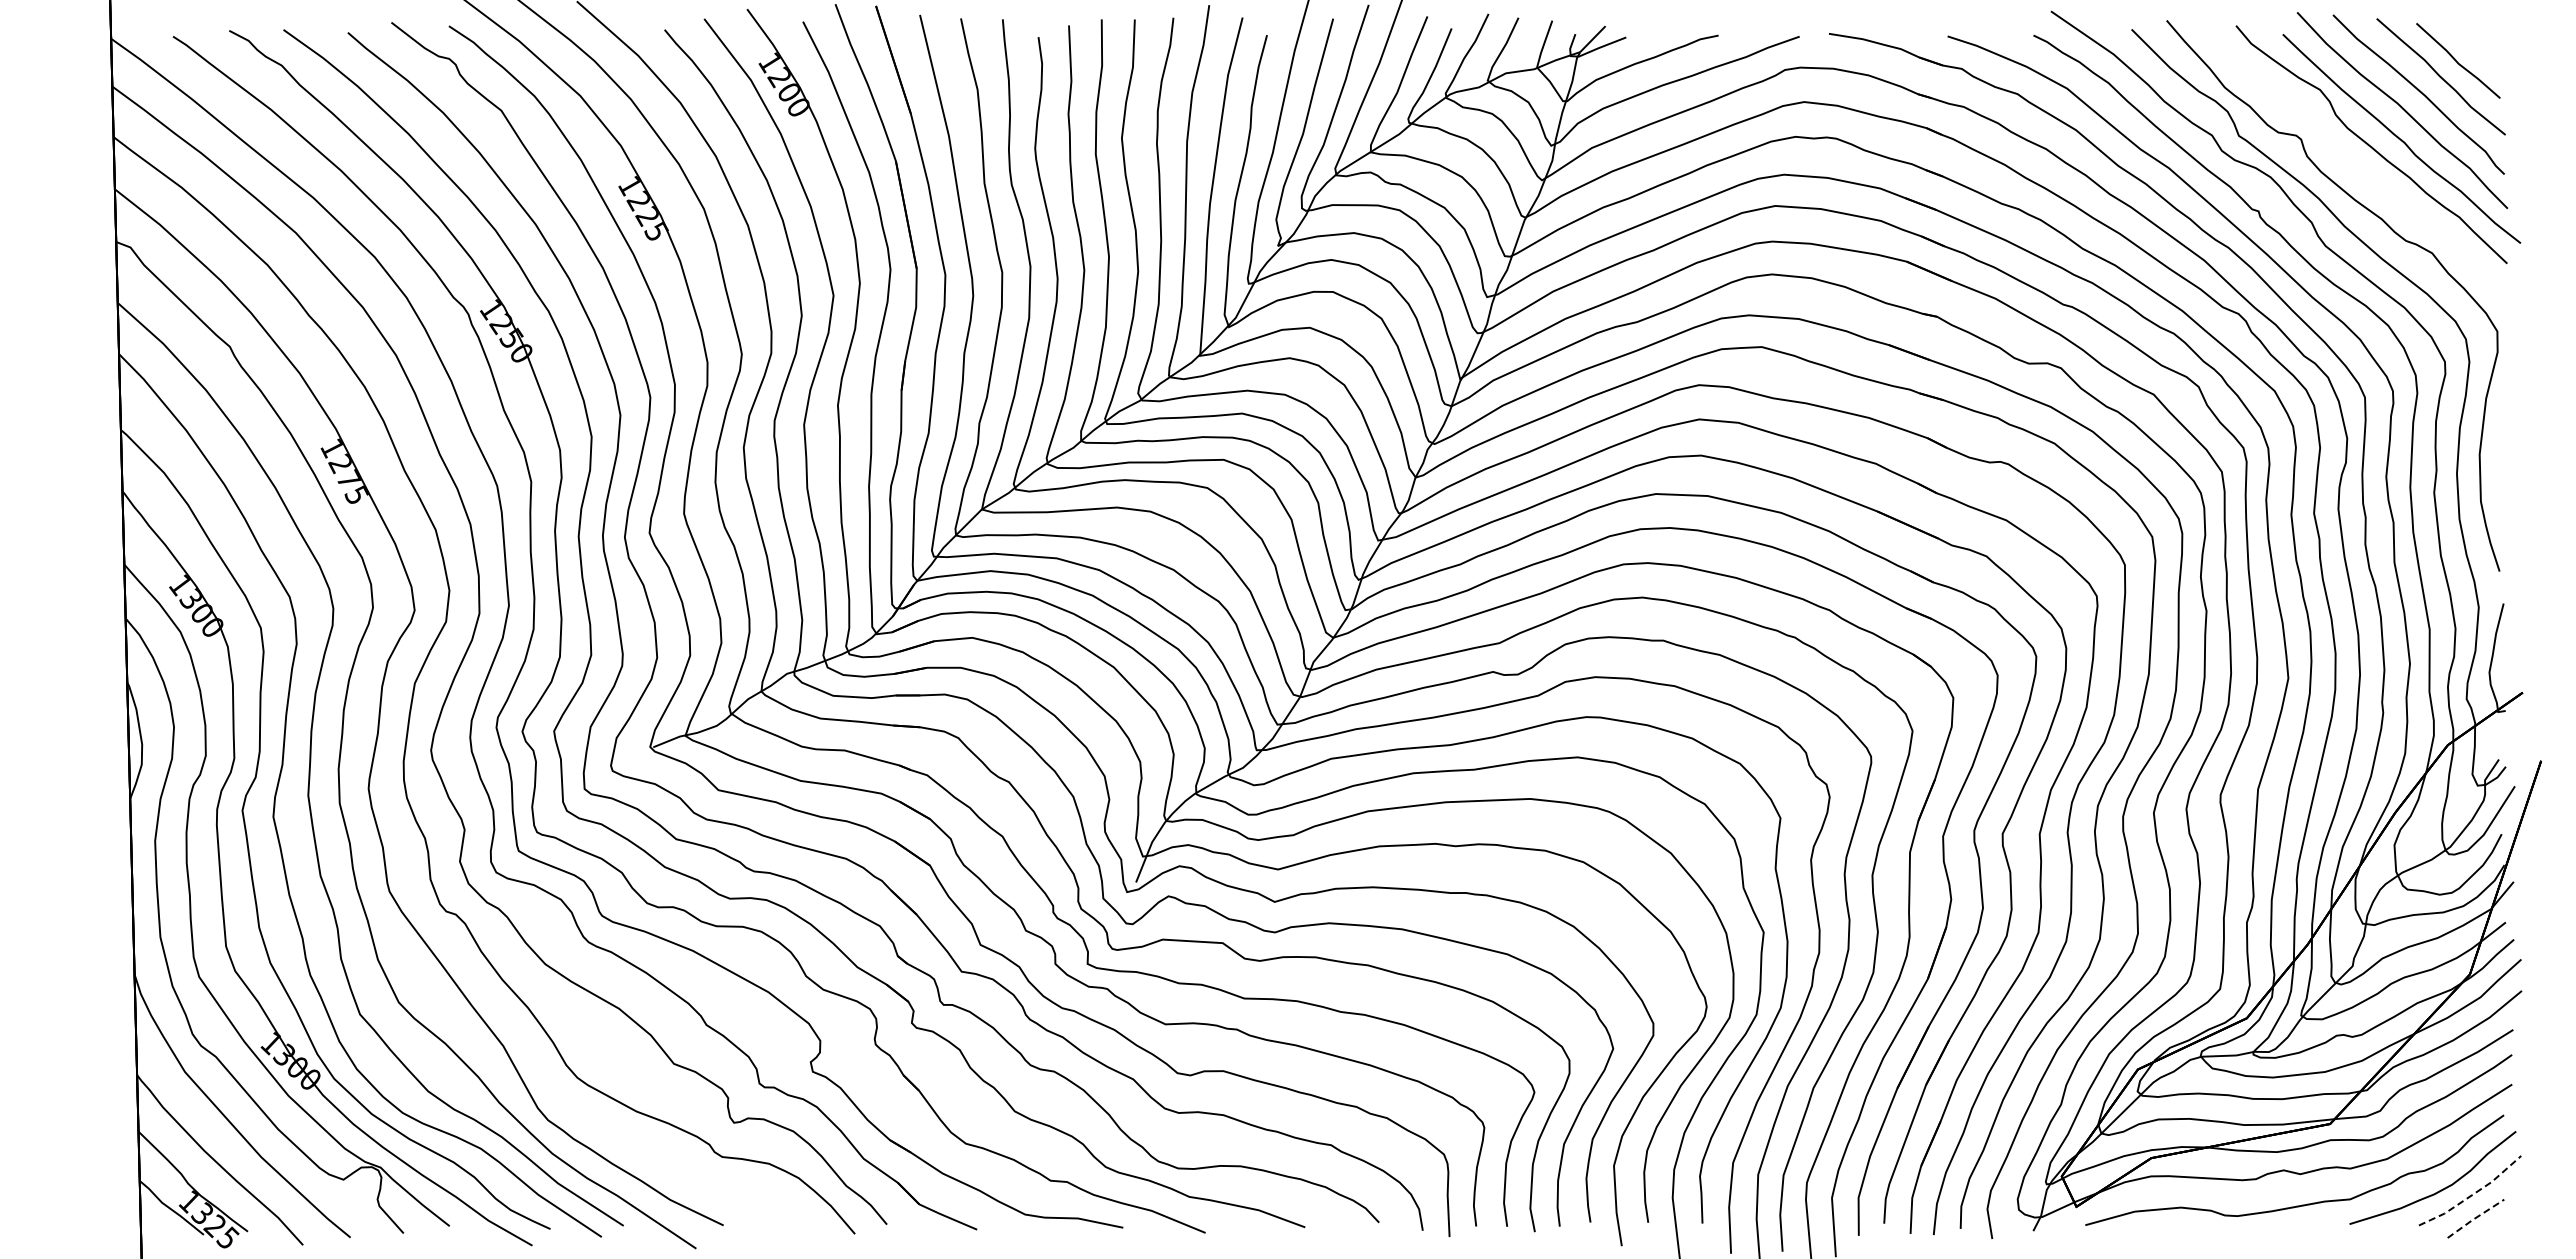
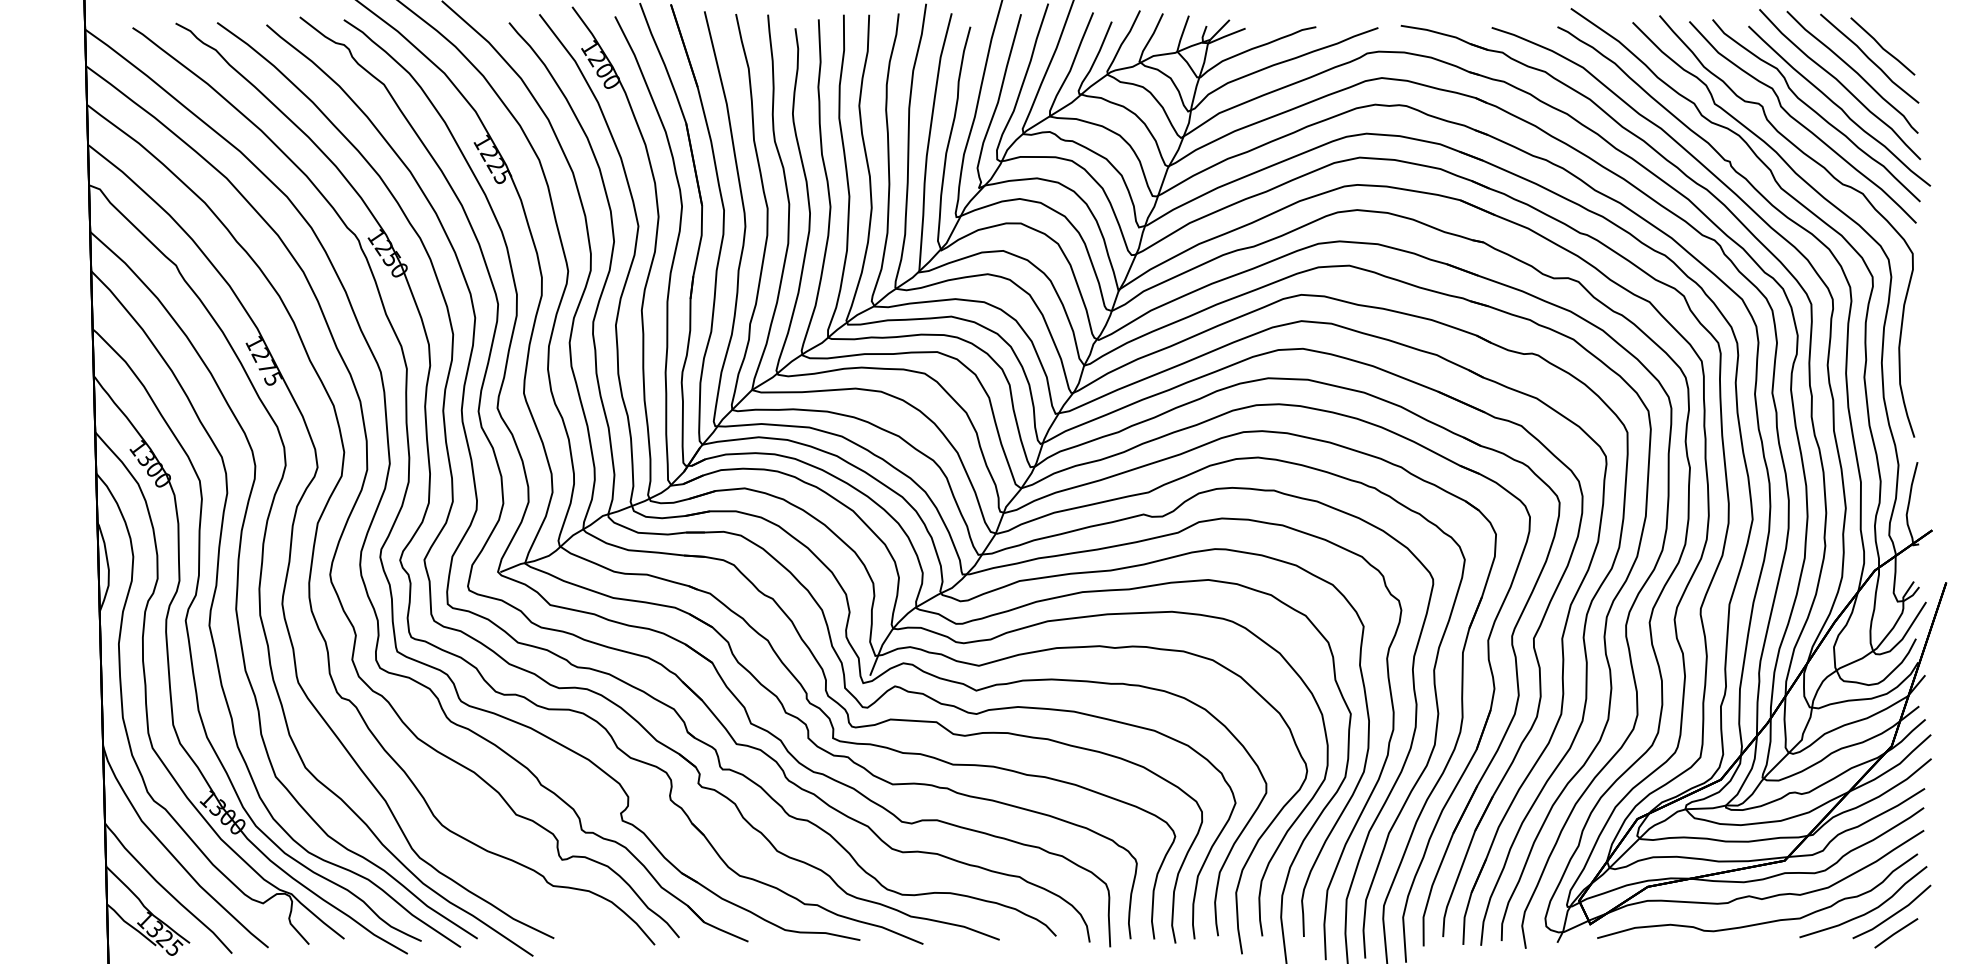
curve: (2351, 161) -> (1801, 123), added
line: (2472, 1194) -> (1893, 914), dashed -> solid
line: (2475, 1218) -> (1896, 933), dashed -> solid

